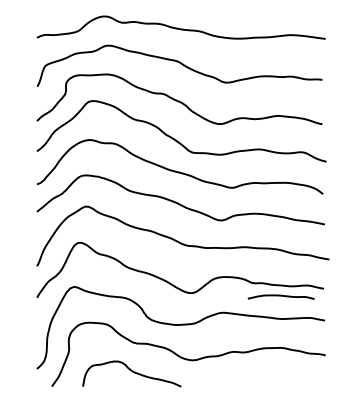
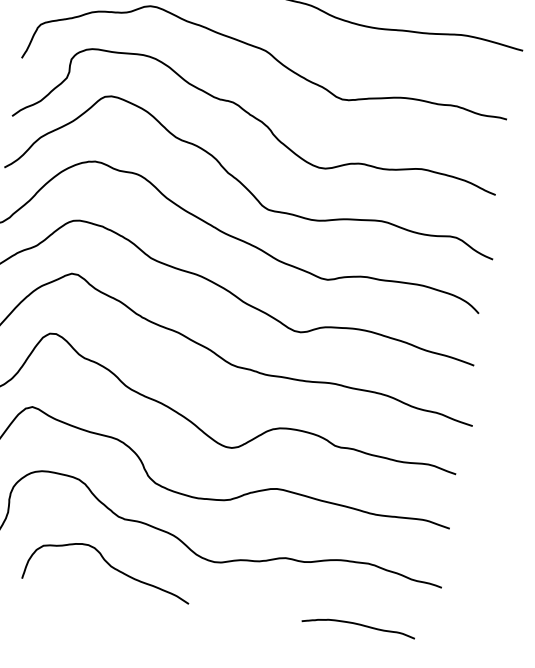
curve: (280, 296) -> (357, 625), moved

